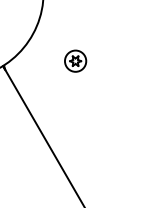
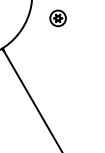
part: (75, 60) -> (58, 17), moved

